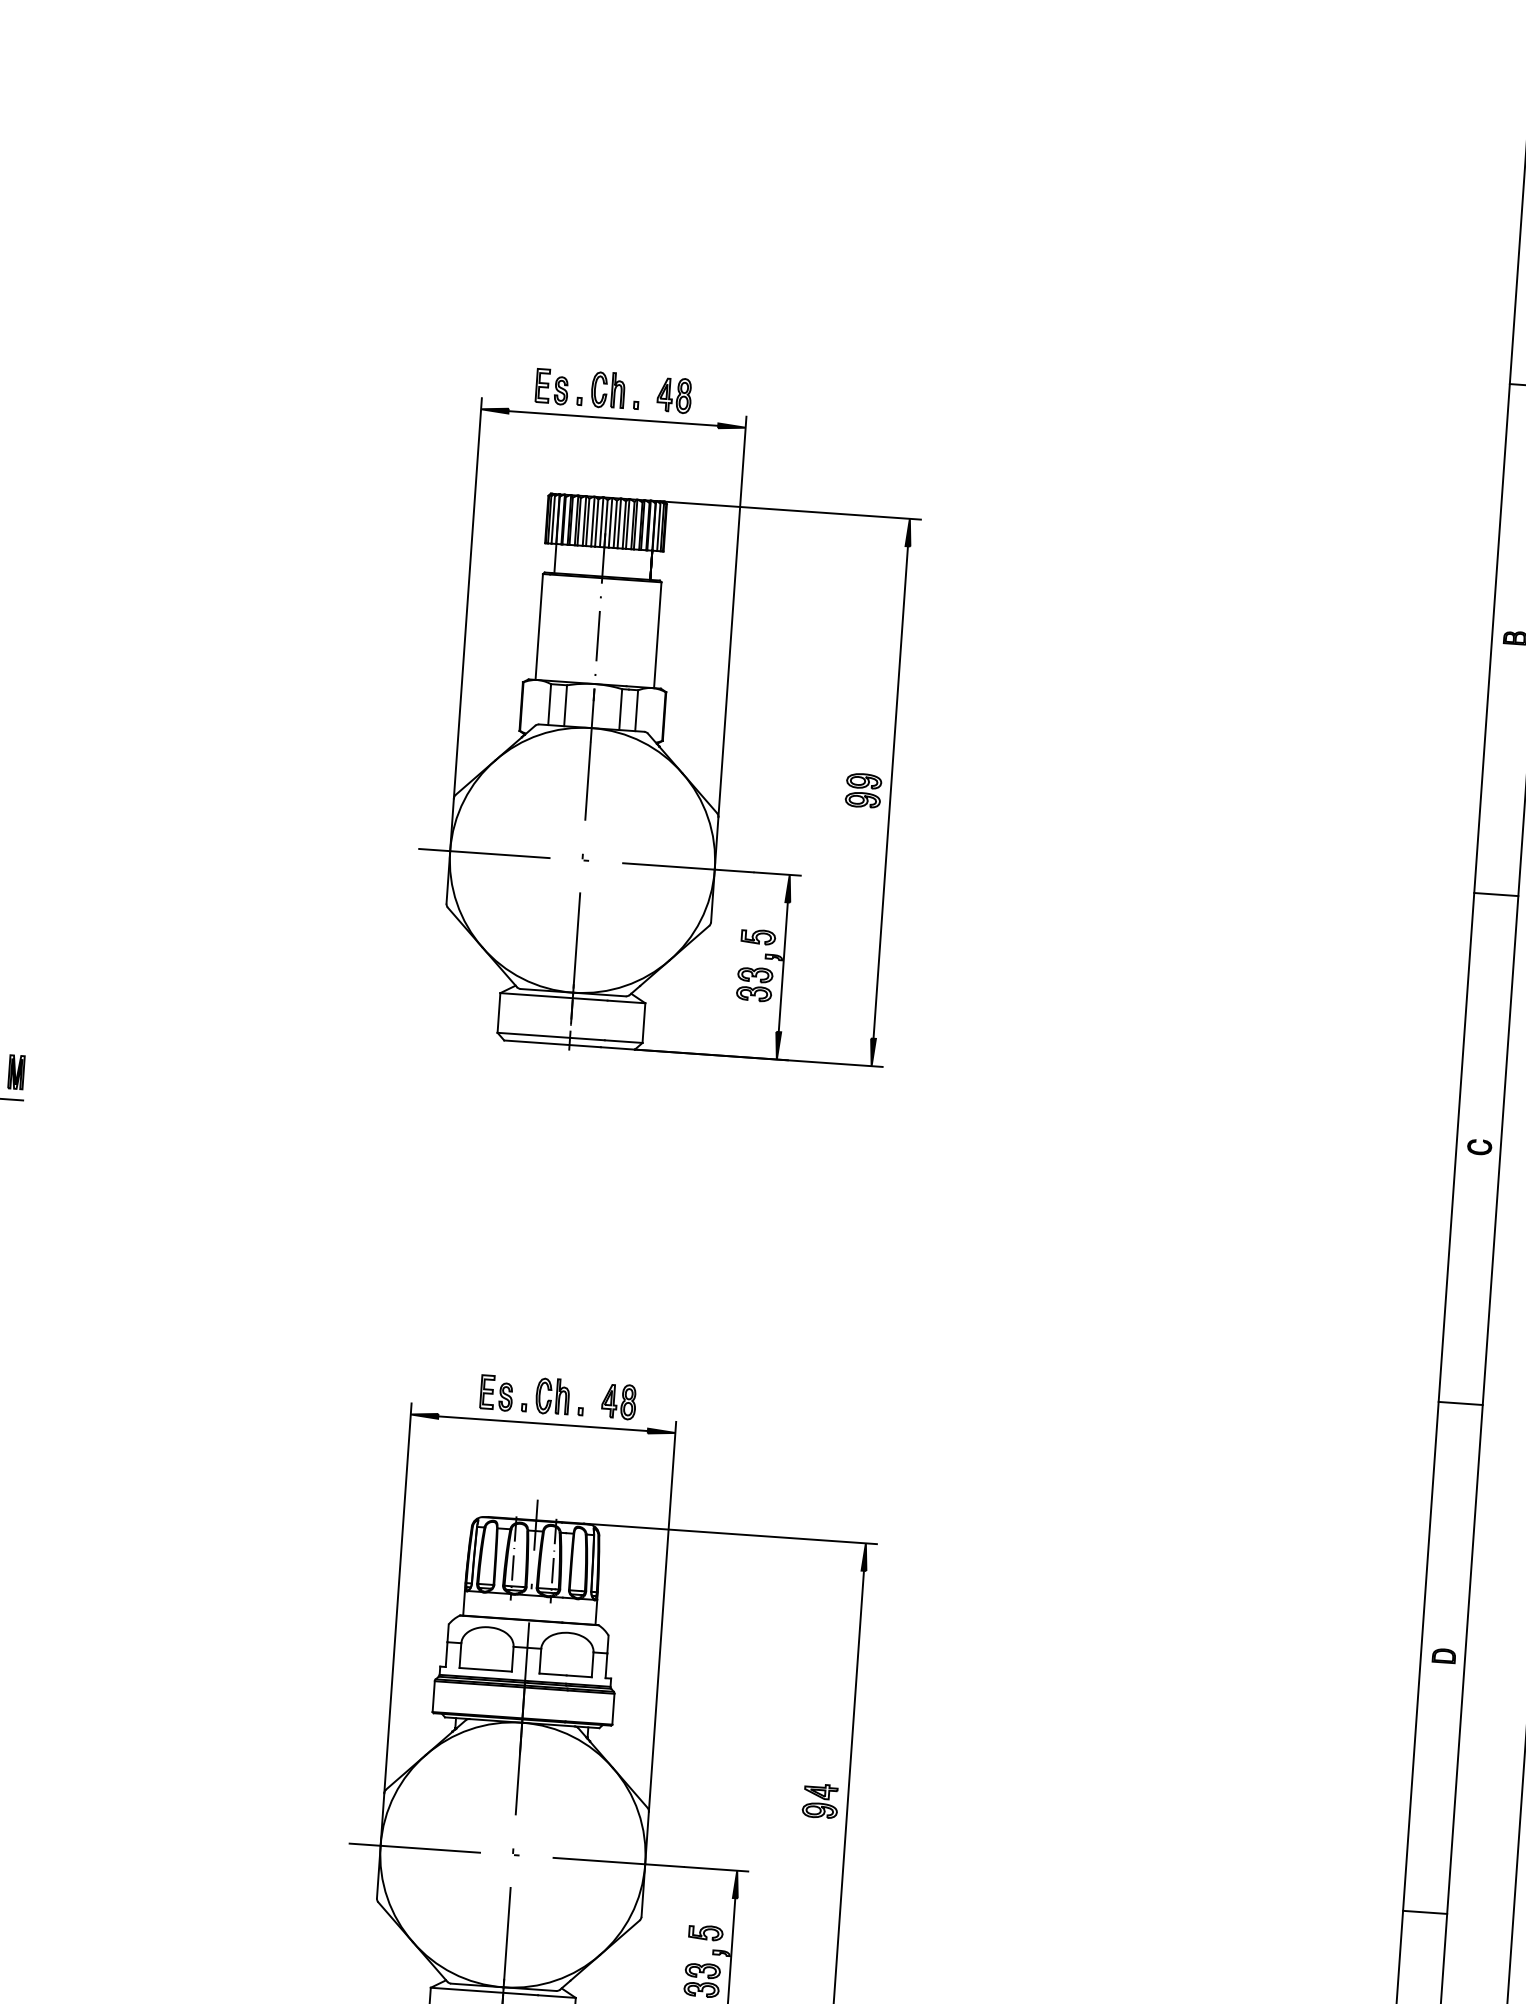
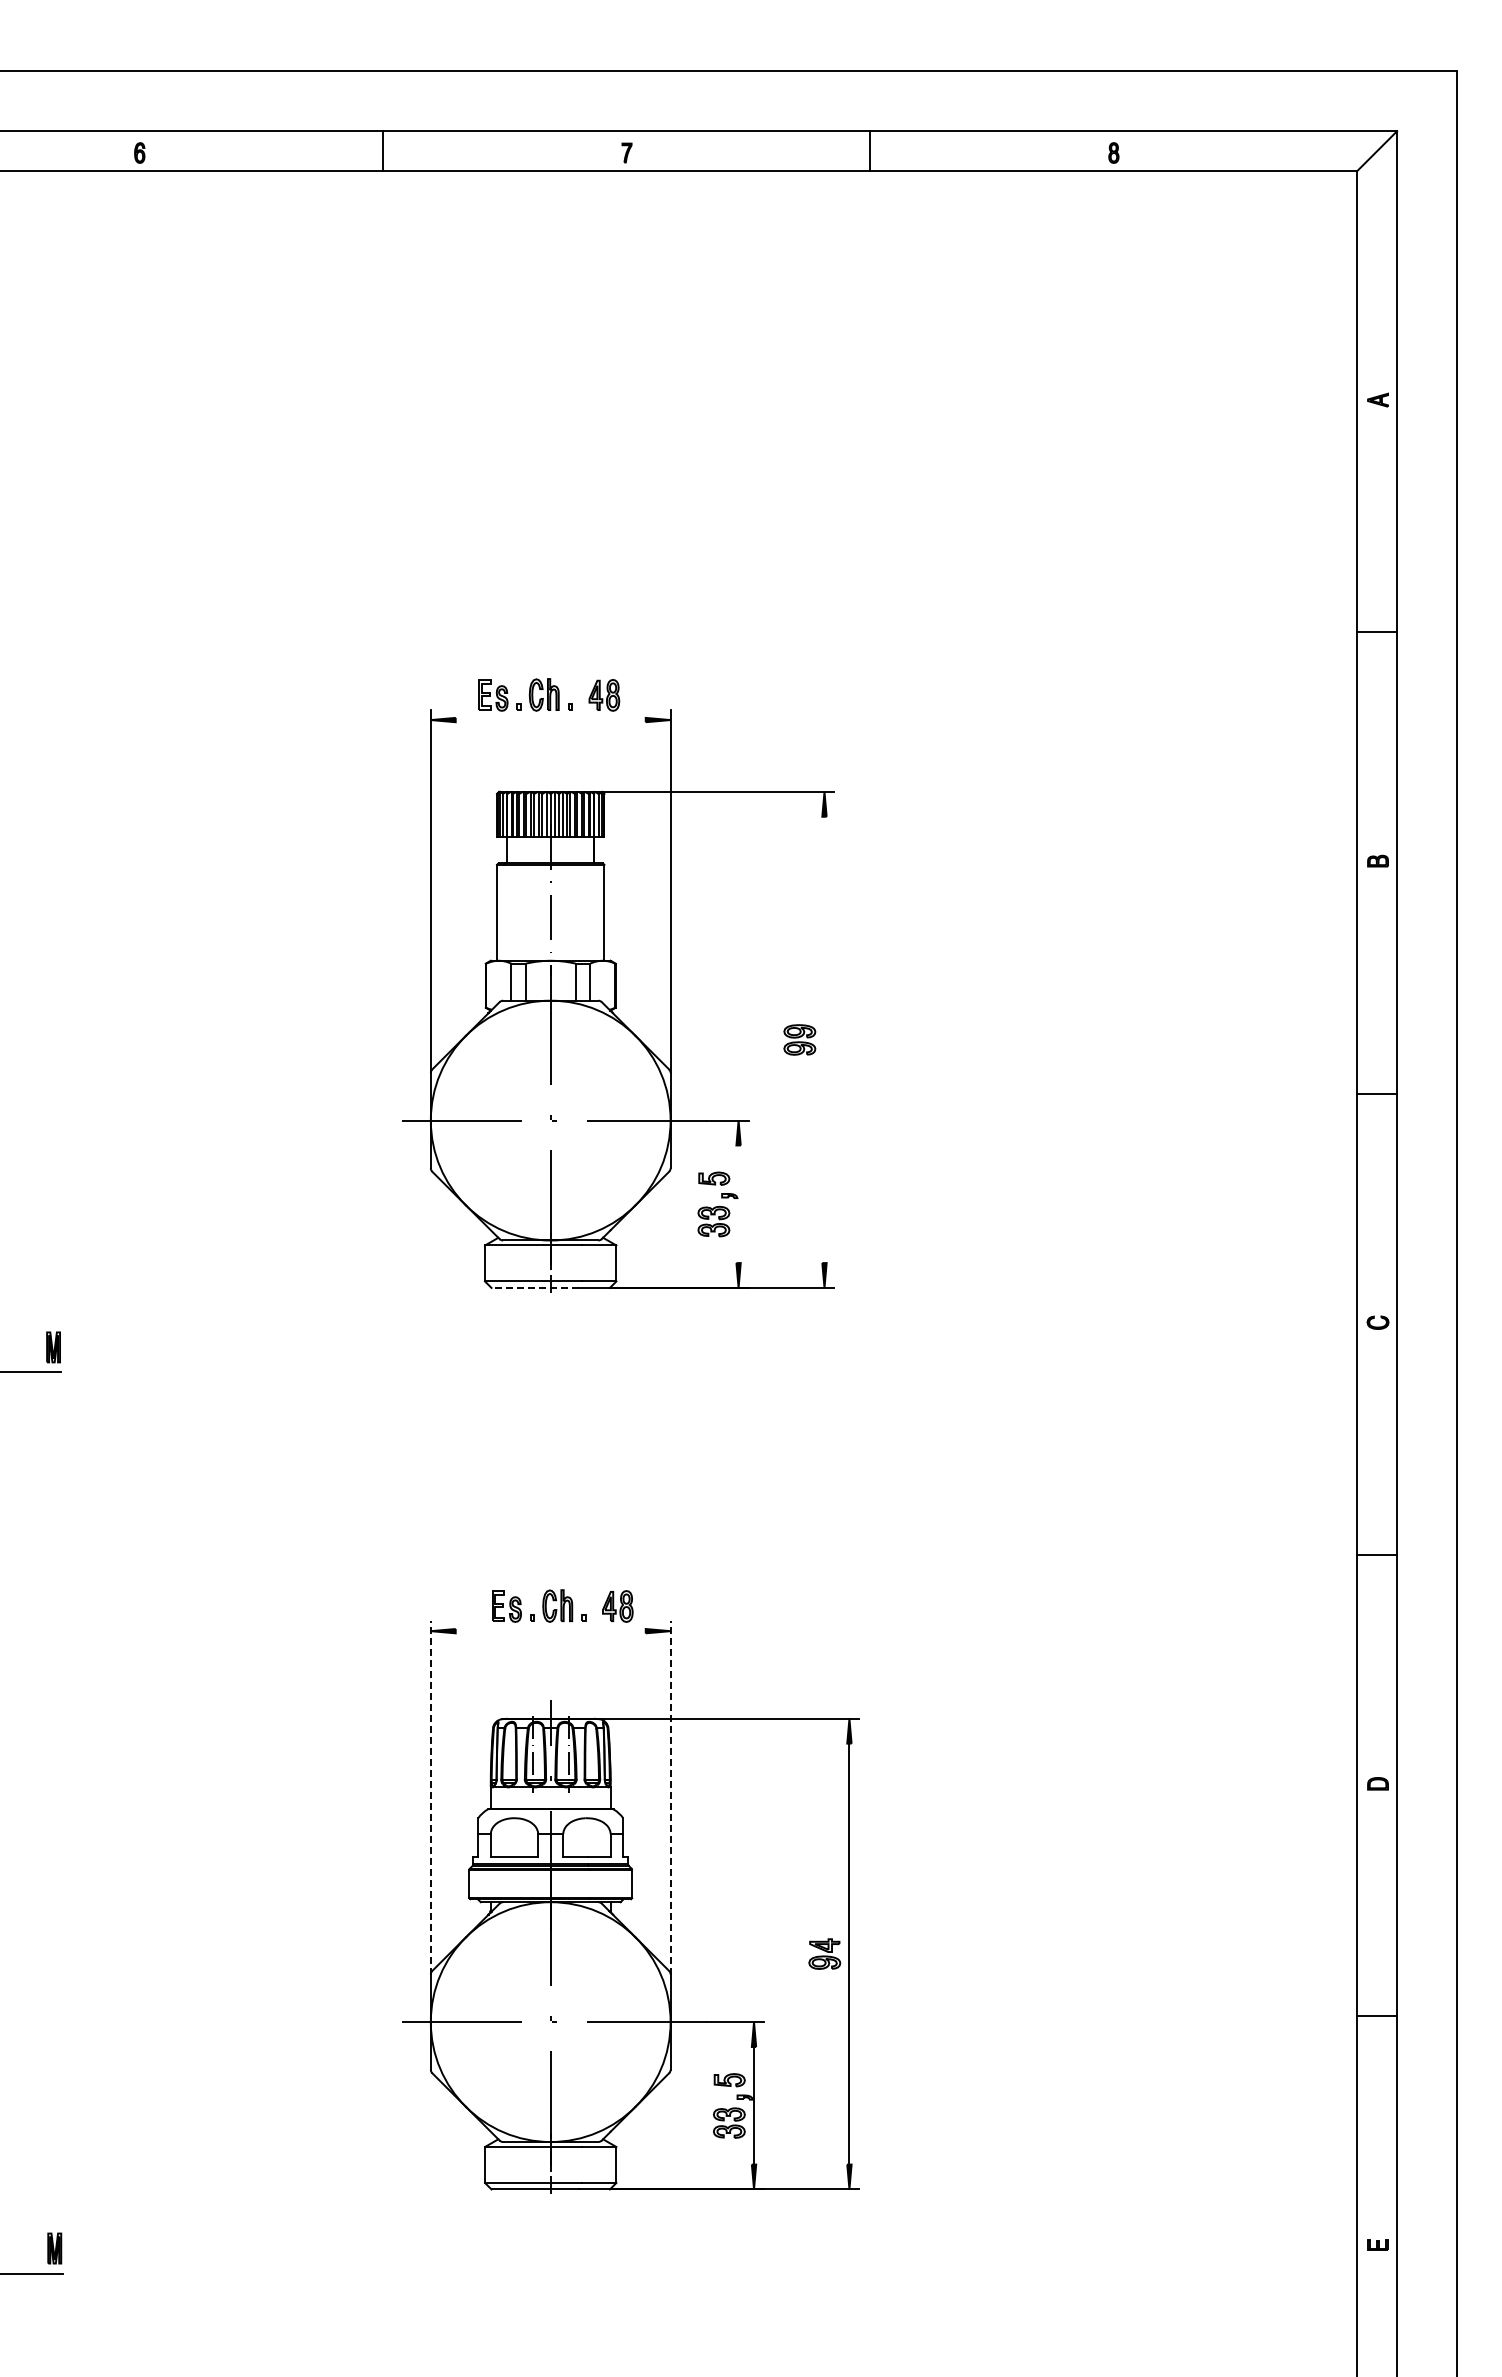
line: (613, 418) -> (550, 720), removed
line: (890, 792) -> (824, 1039), removed
line: (783, 967) -> (738, 1204), removed
line: (552, 1043) -> (535, 1287), solid -> dashed
line: (542, 1424) -> (550, 1631), removed
line: (397, 1597) -> (430, 1797), solid -> dashed
line: (662, 1616) -> (670, 1797), solid -> dashed

